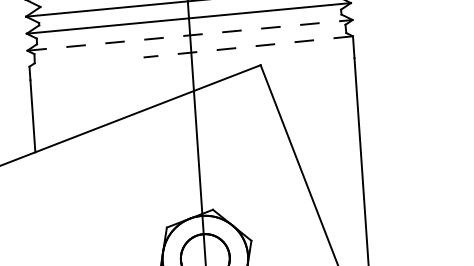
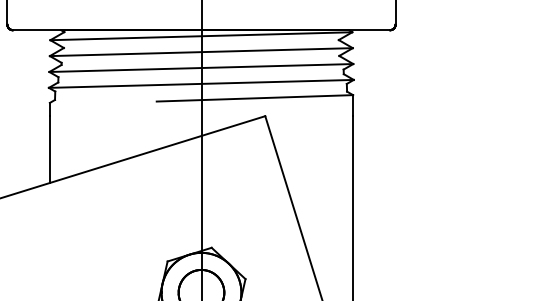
line: (190, 34) -> (201, 83), dashed -> solid
line: (247, 47) -> (254, 98), dashed -> solid

